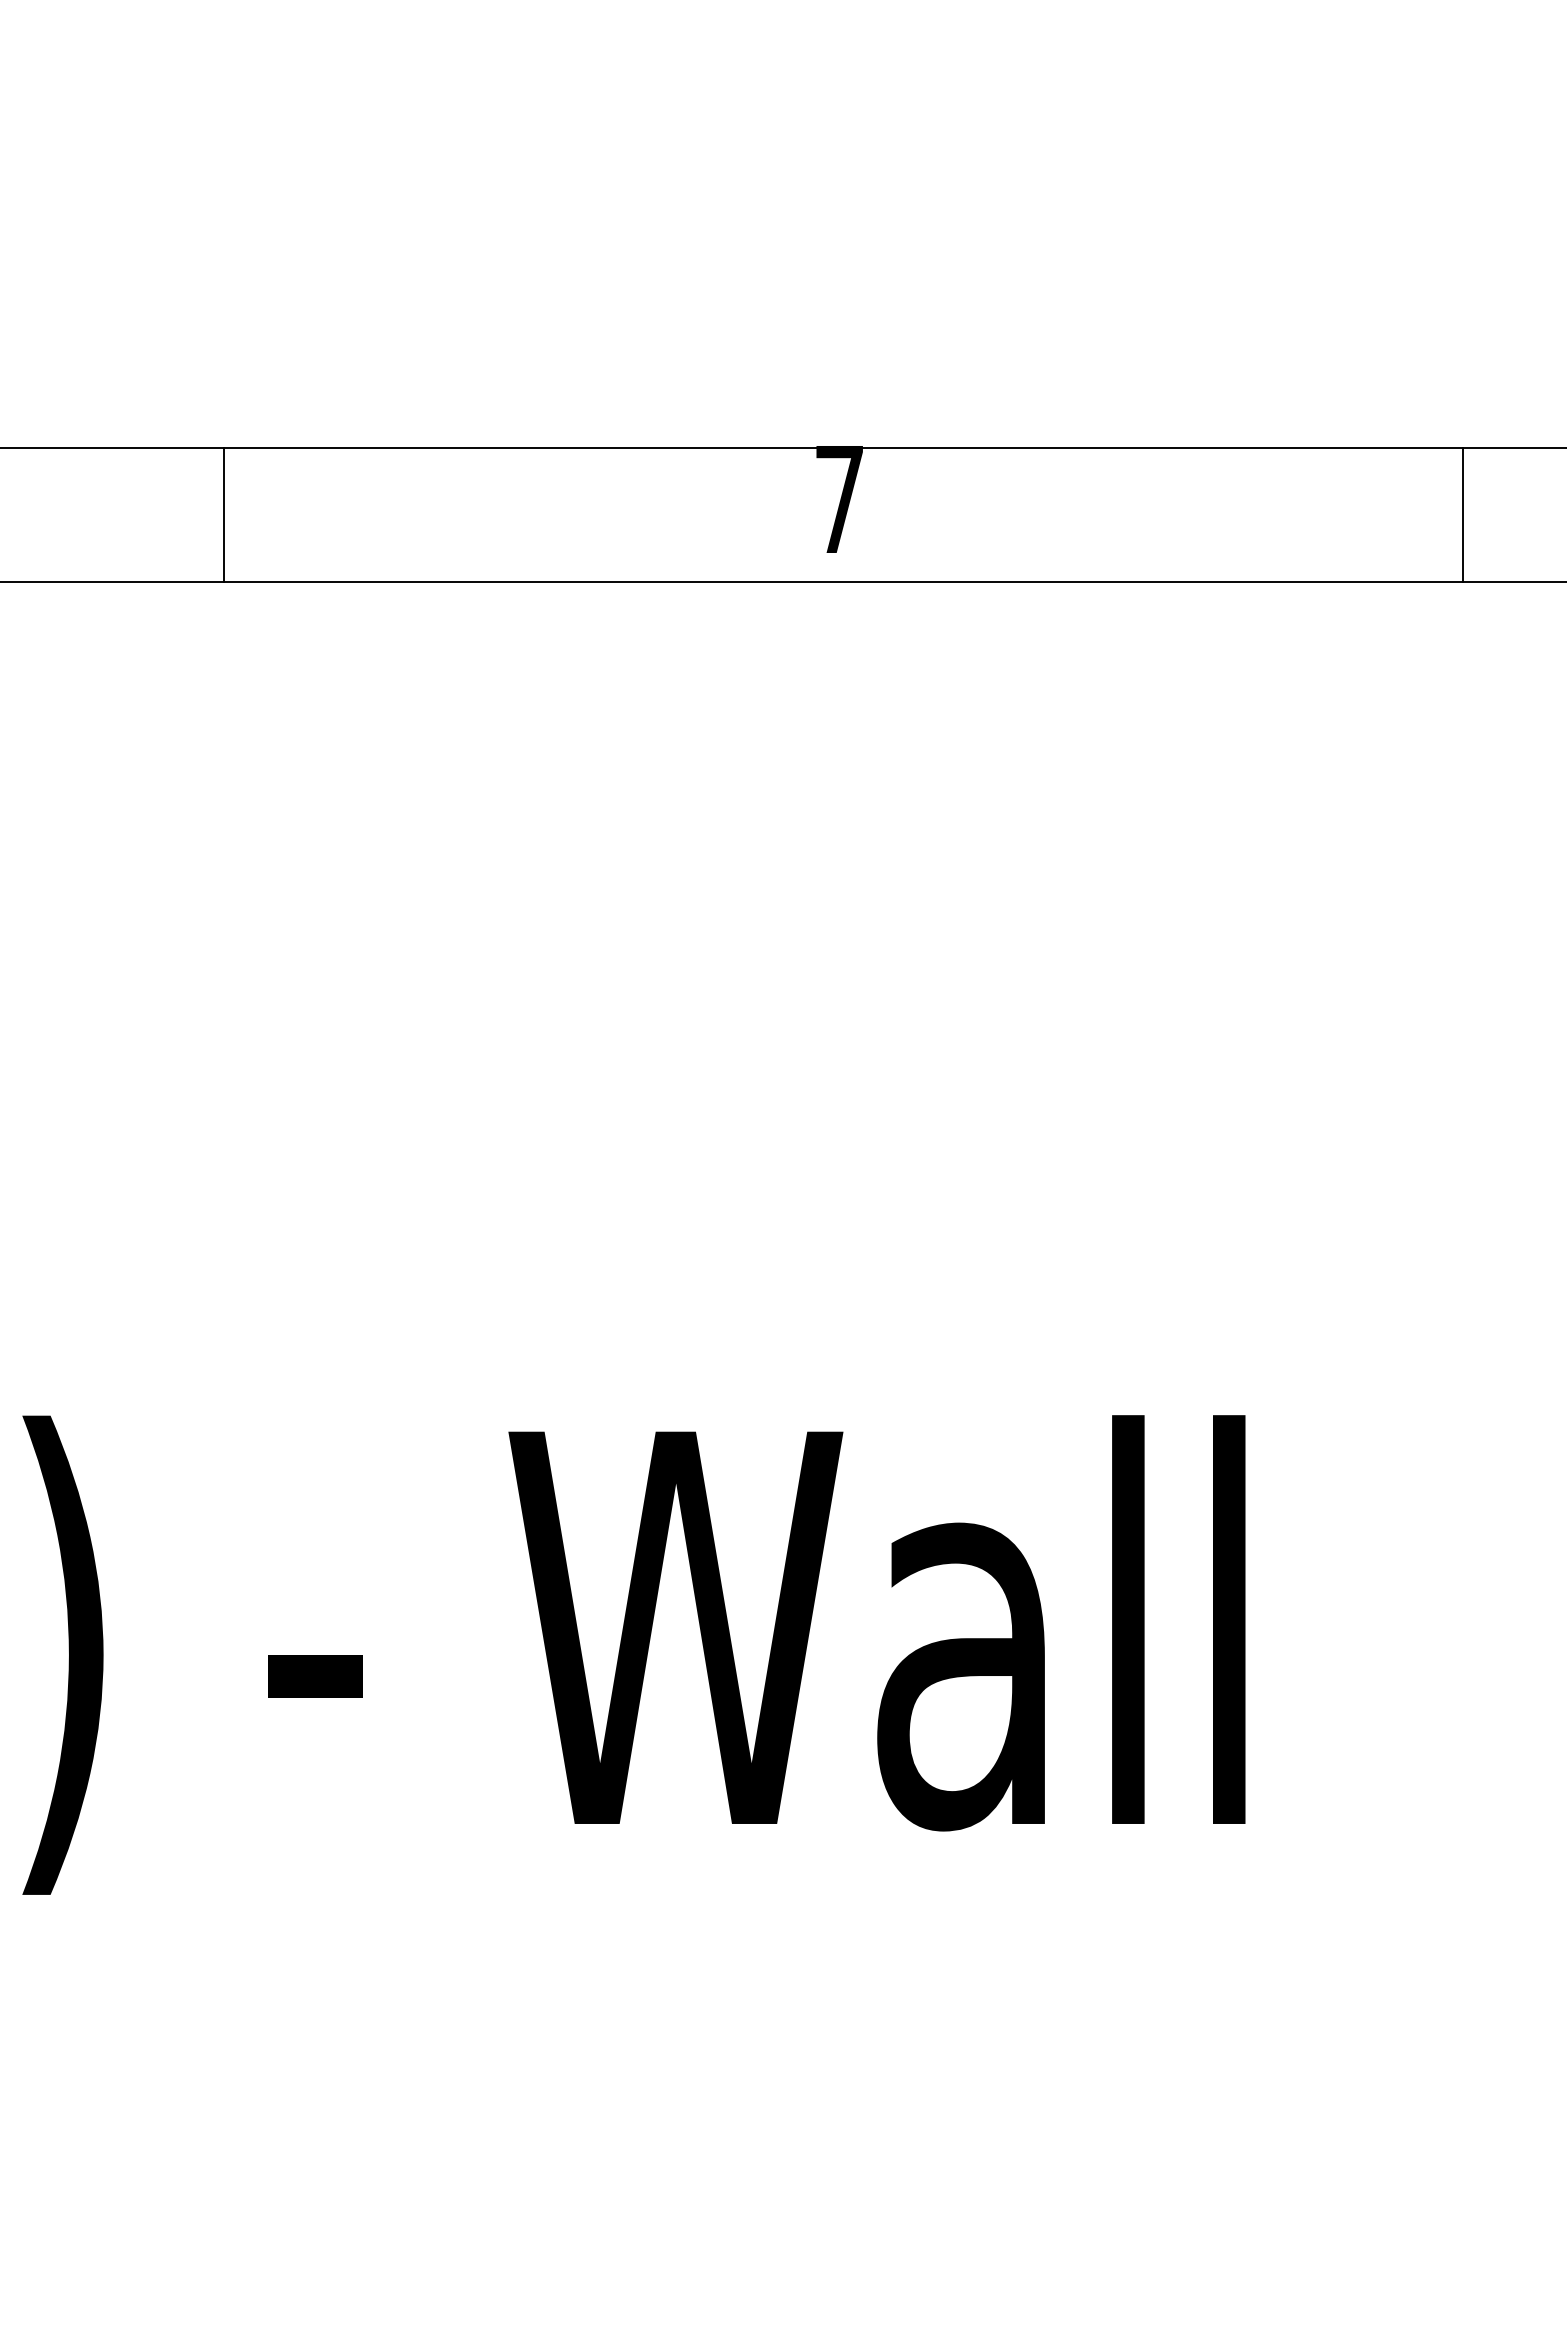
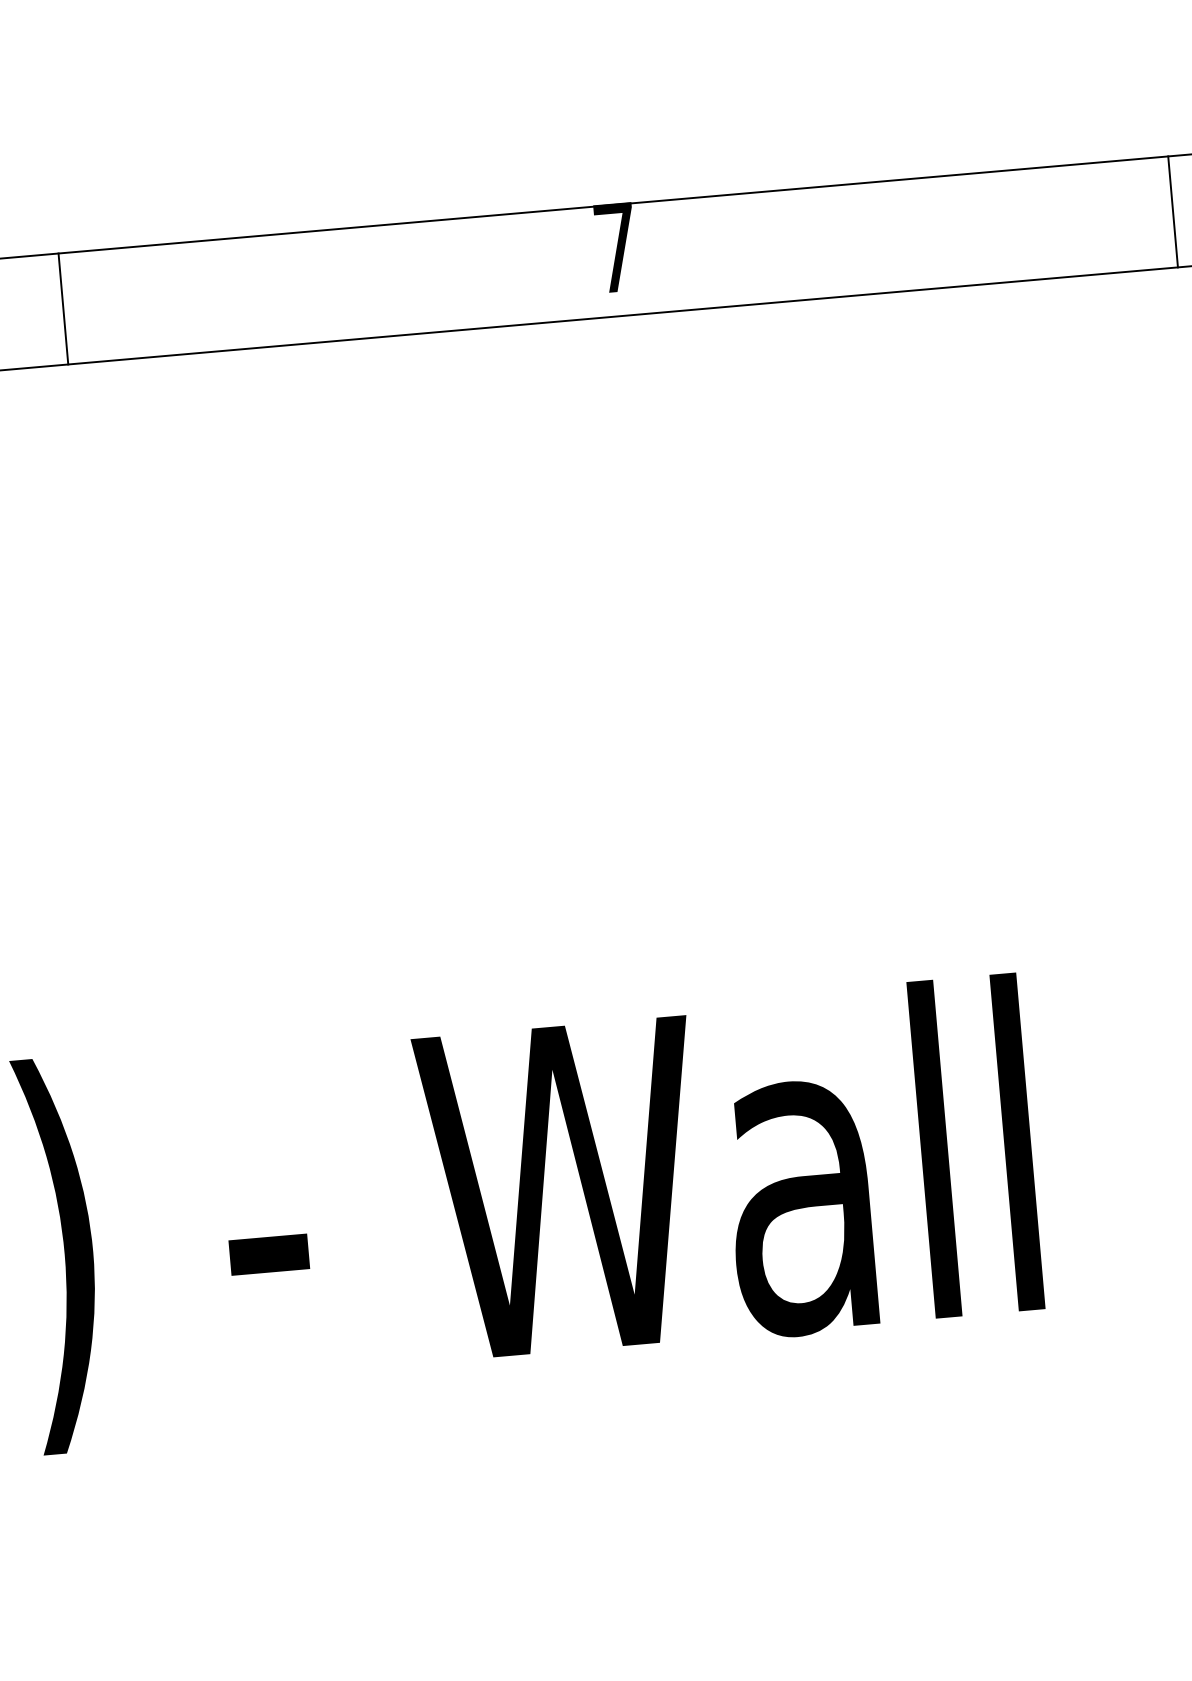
line: (224, 514) -> (63, 308), moved
line: (1462, 514) -> (1172, 211), moved

